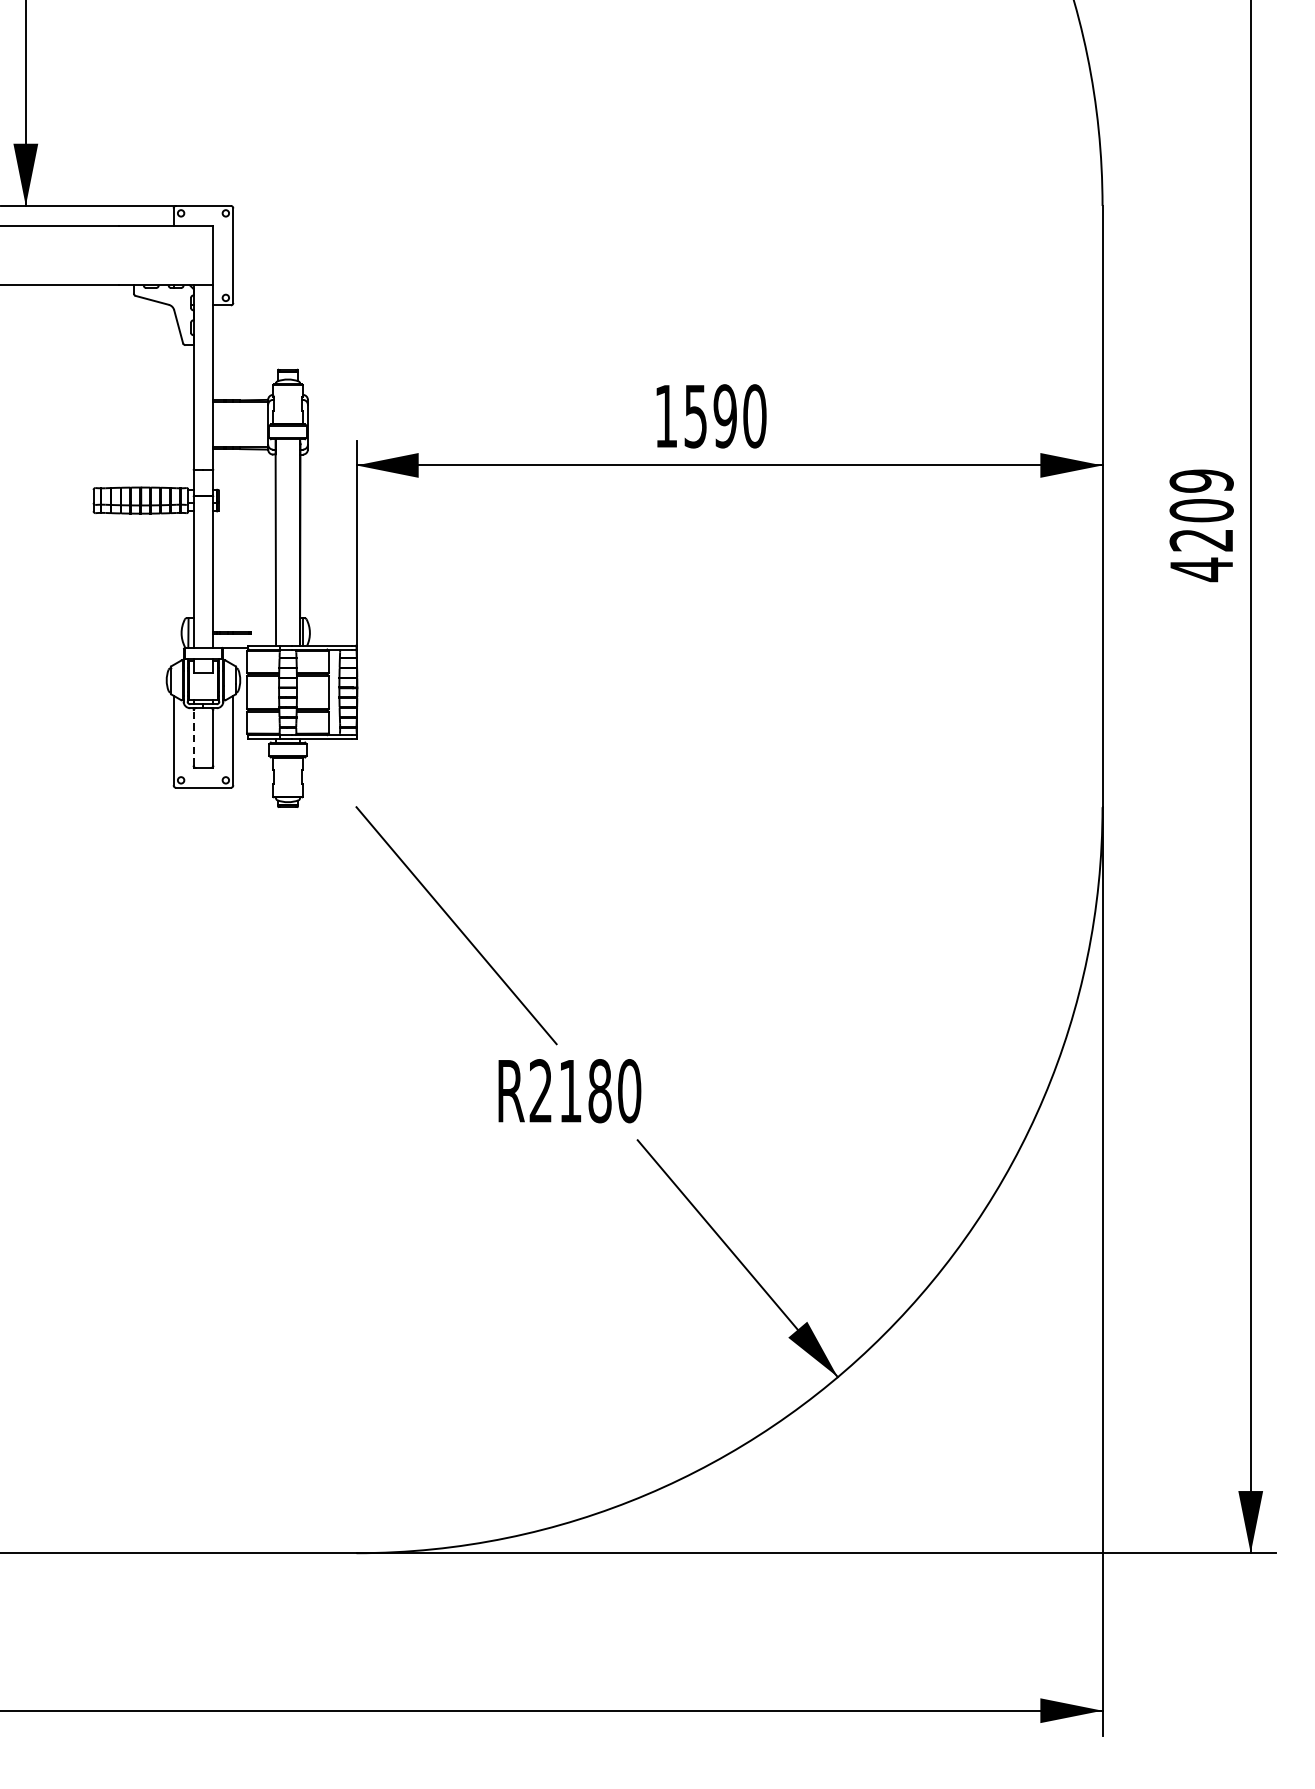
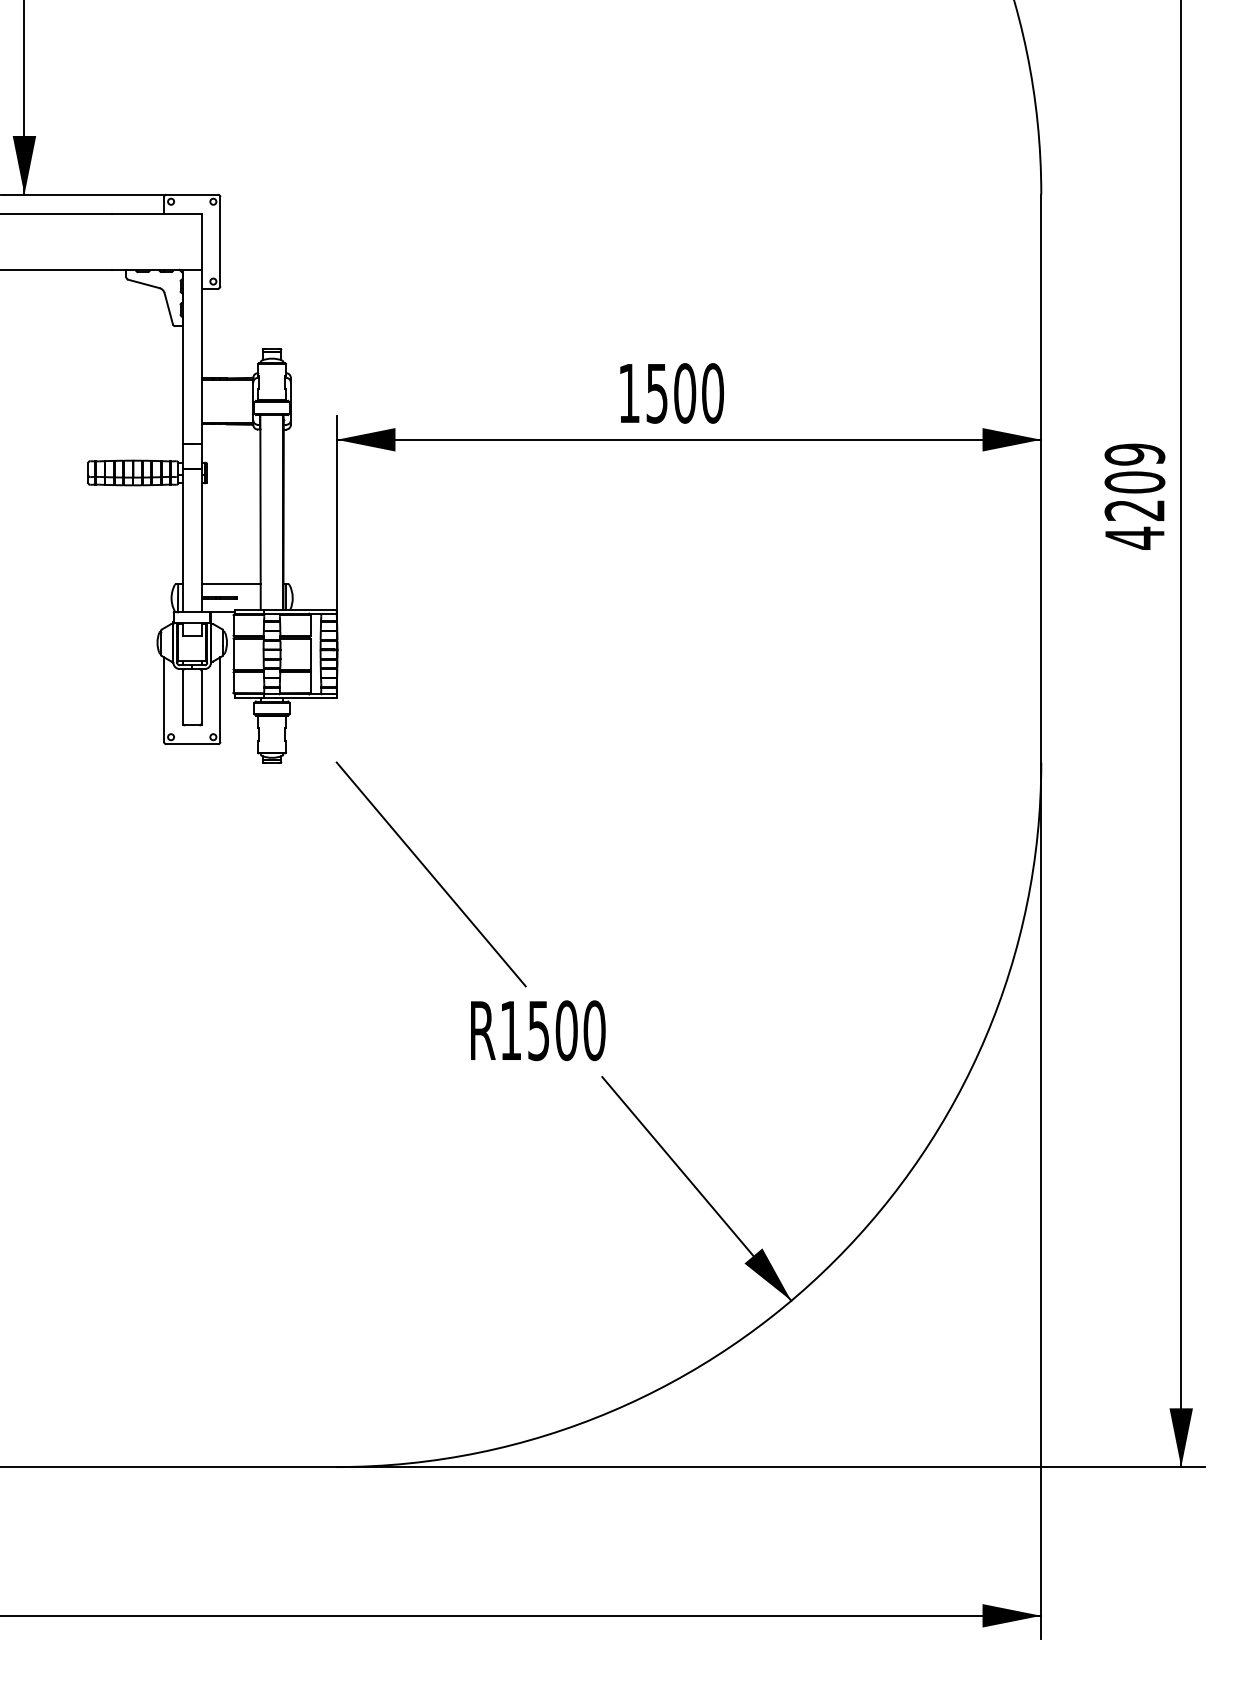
text: (725, 416) -> (685, 393), 1590 -> 1500
line: (243, 618) -> (230, 584), added
line: (193, 737) -> (182, 696), dashed -> solid
text: (570, 1090) -> (538, 1030), R2180 -> R1500

